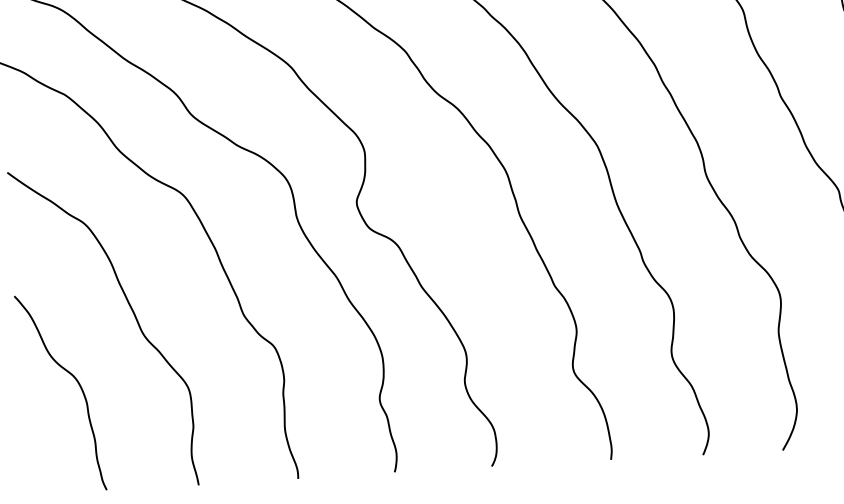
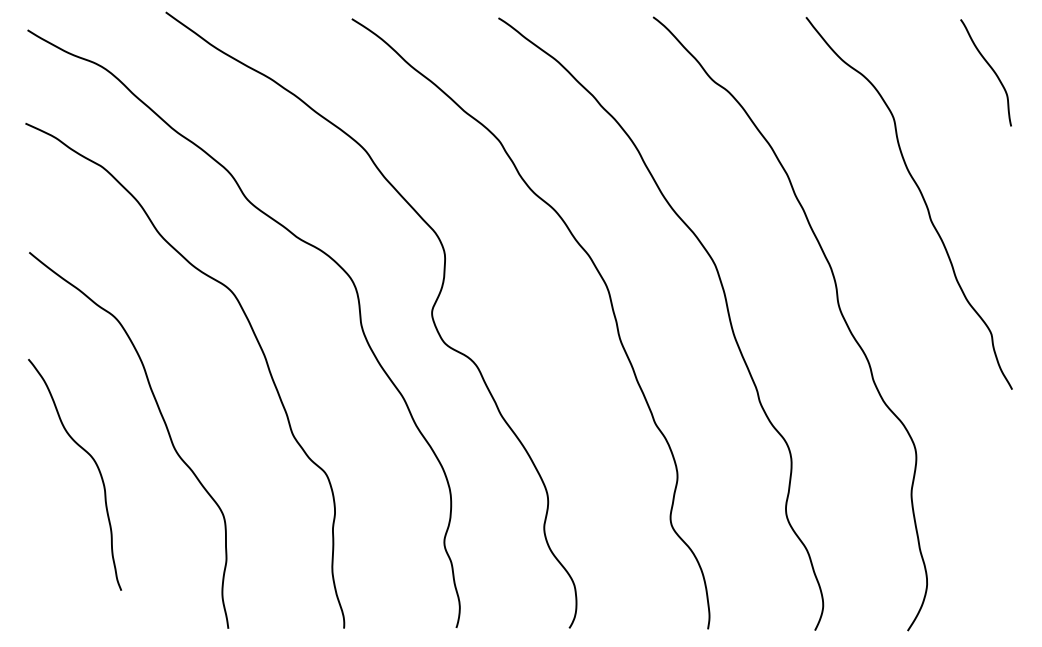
curve: (75, 380) -> (93, 461), moved

